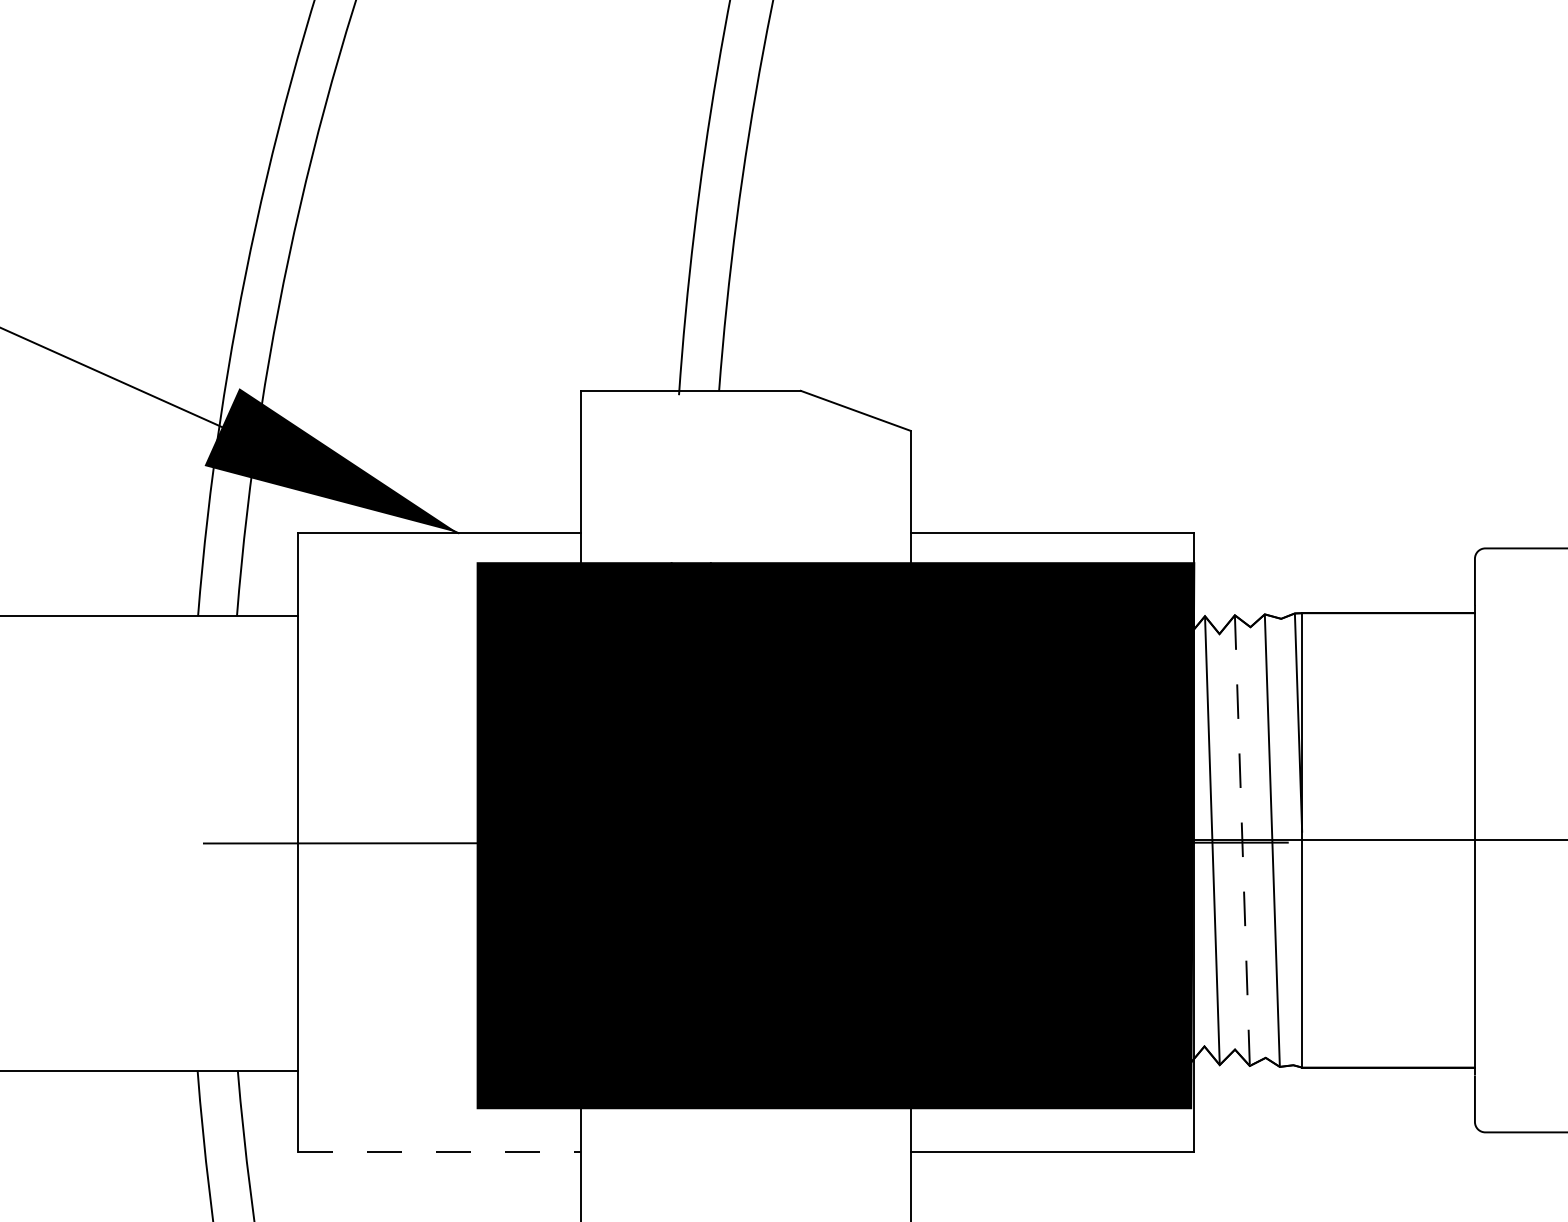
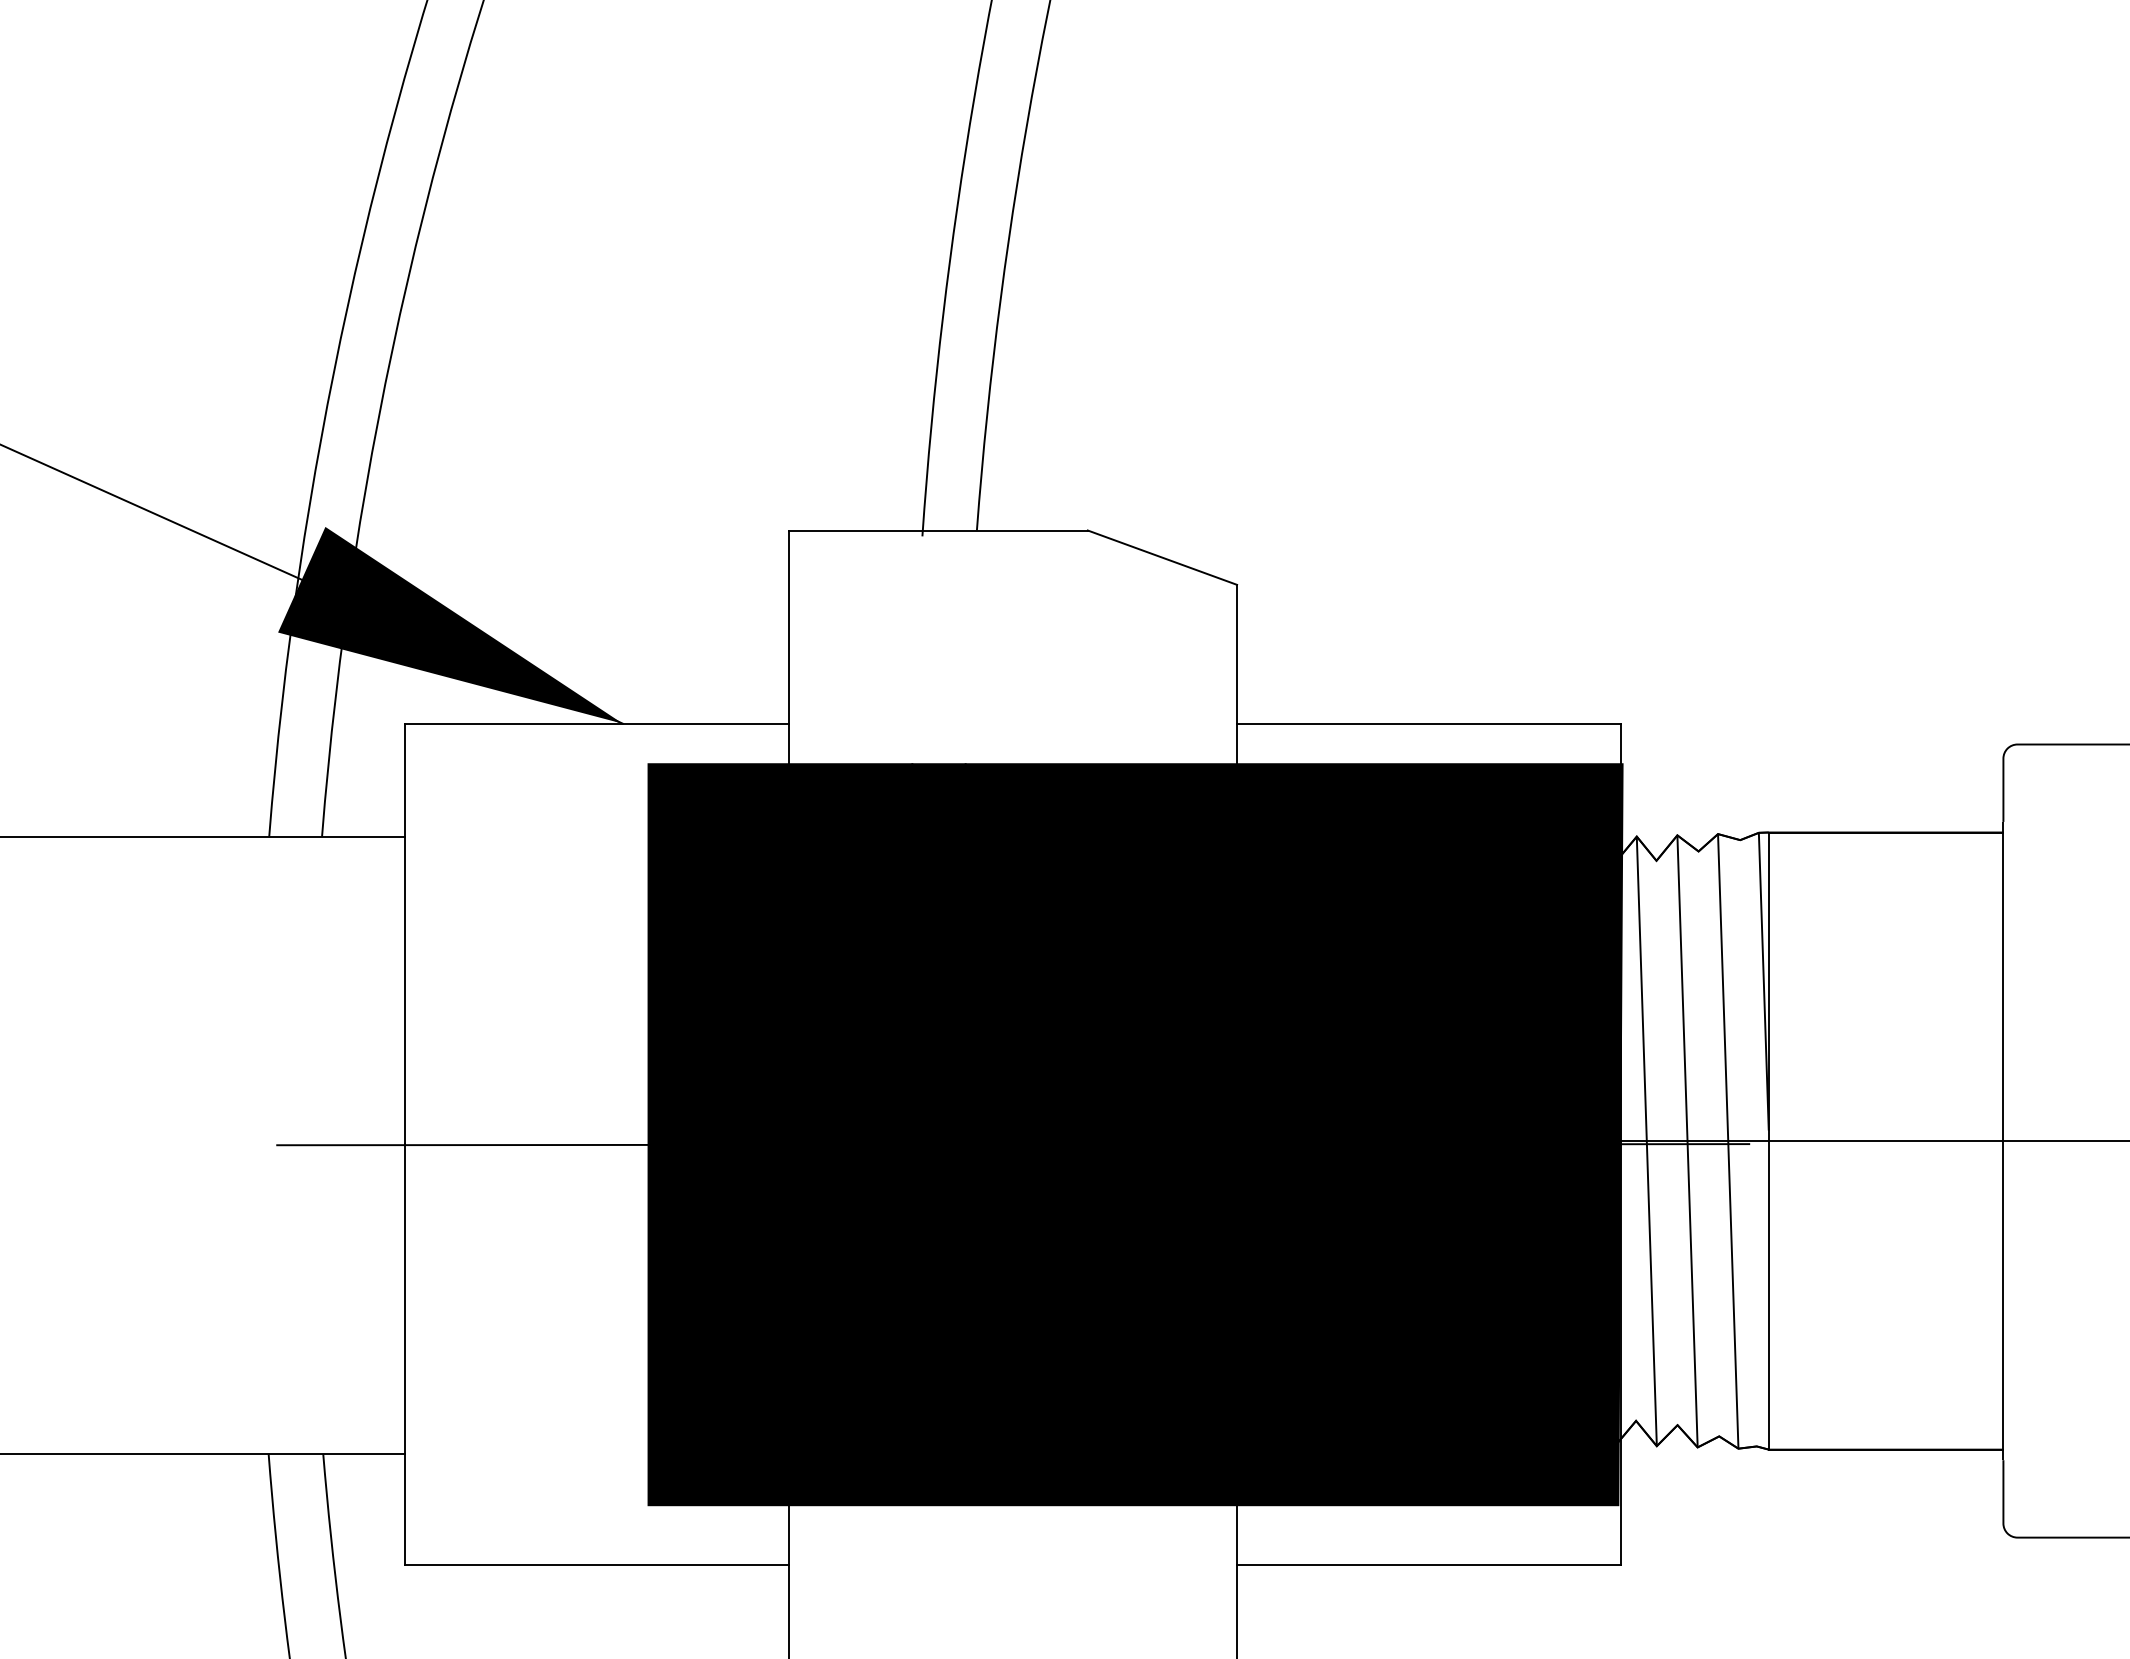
line: (1242, 840) -> (1687, 1141), dashed -> solid
line: (439, 1152) -> (597, 1564), dashed -> solid

